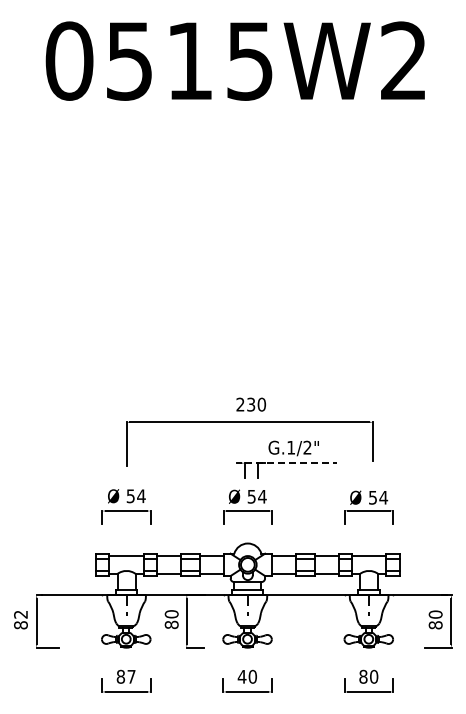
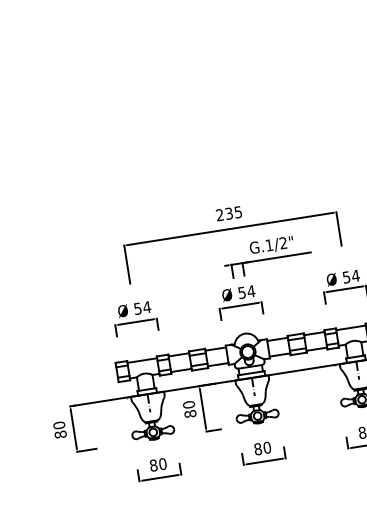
text: (261, 404) -> (238, 212), 230 -> 235
line: (291, 463) -> (271, 258), dashed -> solid
text: (20, 614) -> (58, 425), 82 -> 80
text: (131, 676) -> (162, 463), 87 -> 80
text: (241, 676) -> (257, 448), 40 -> 80

